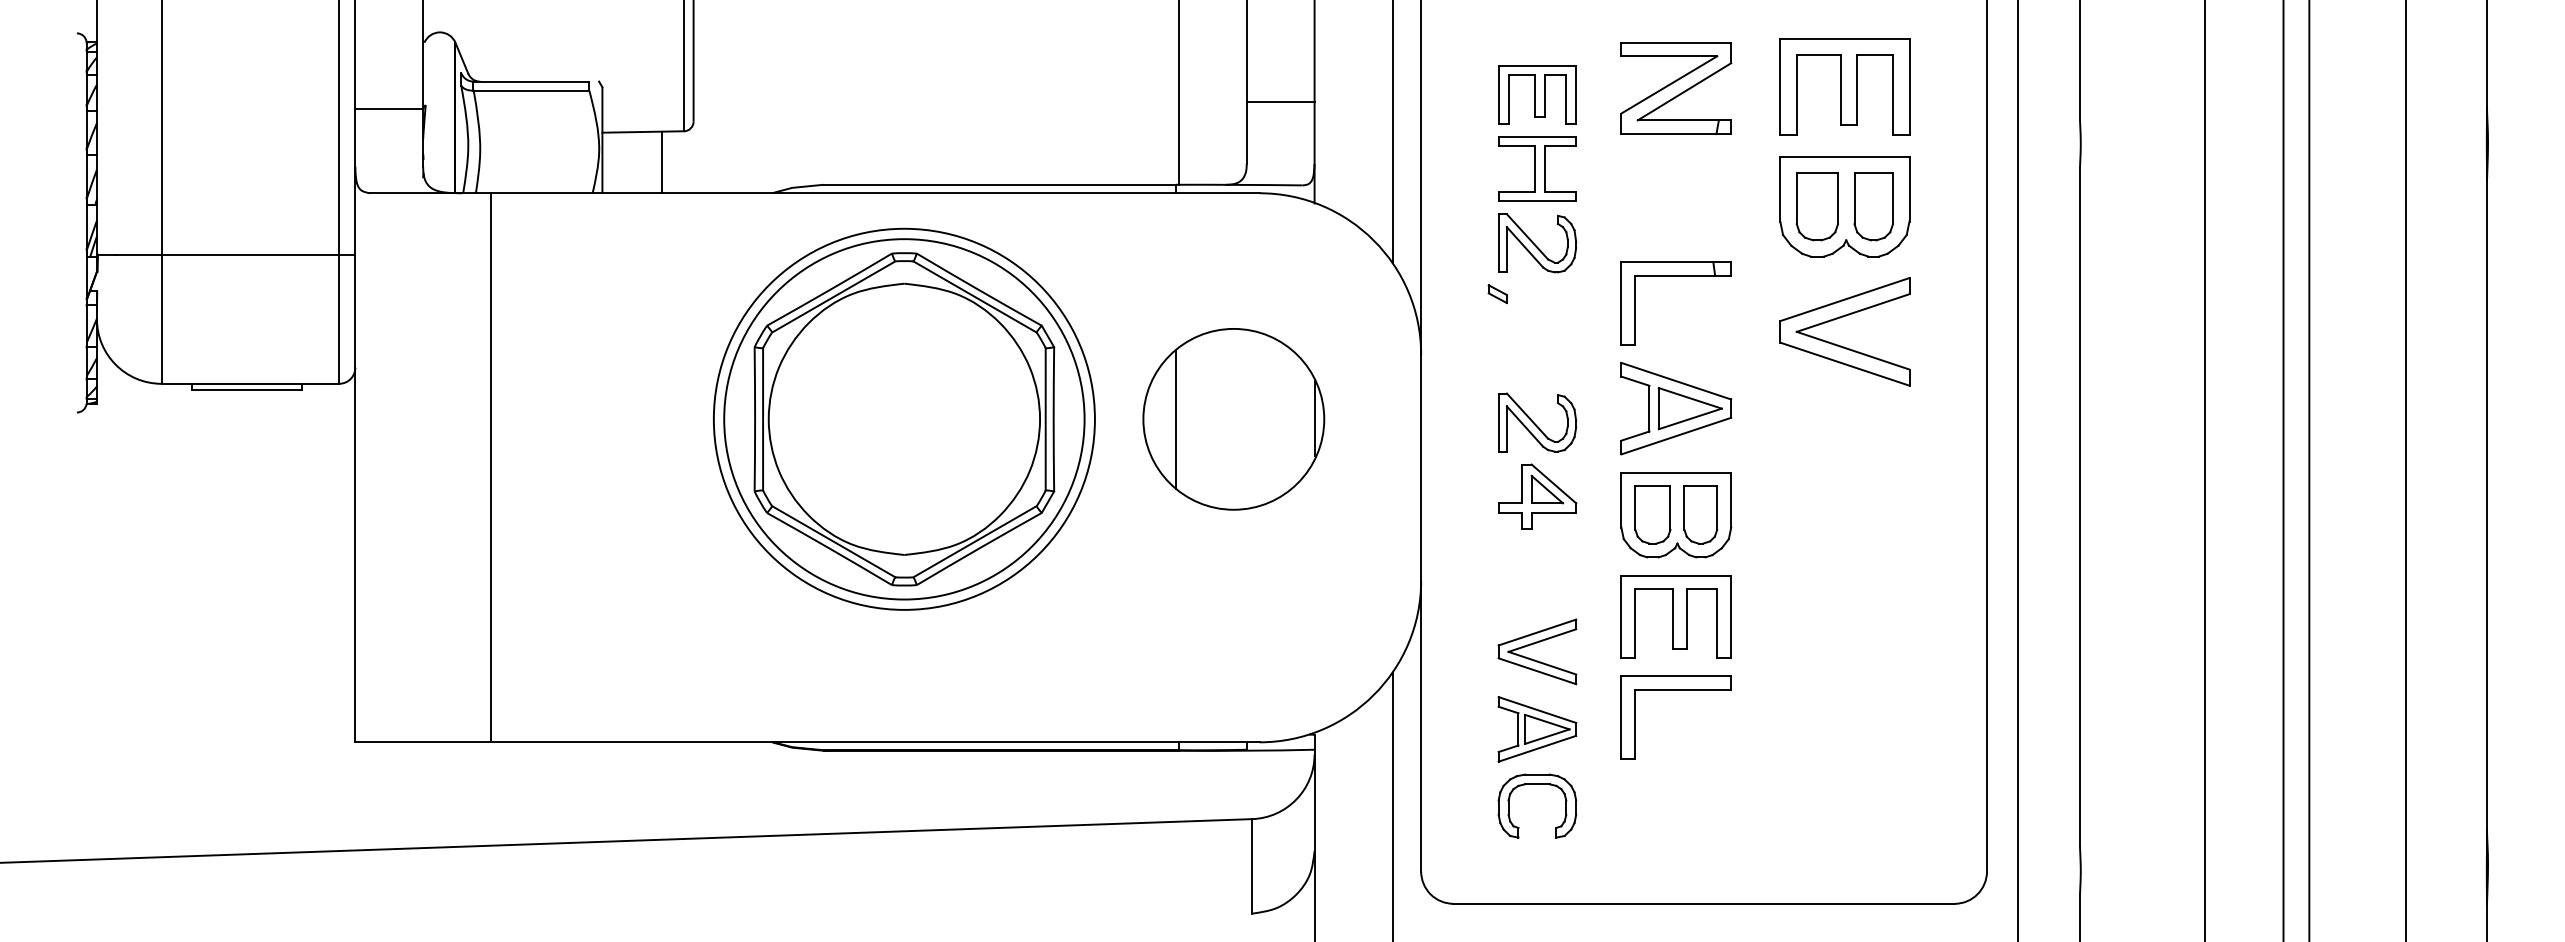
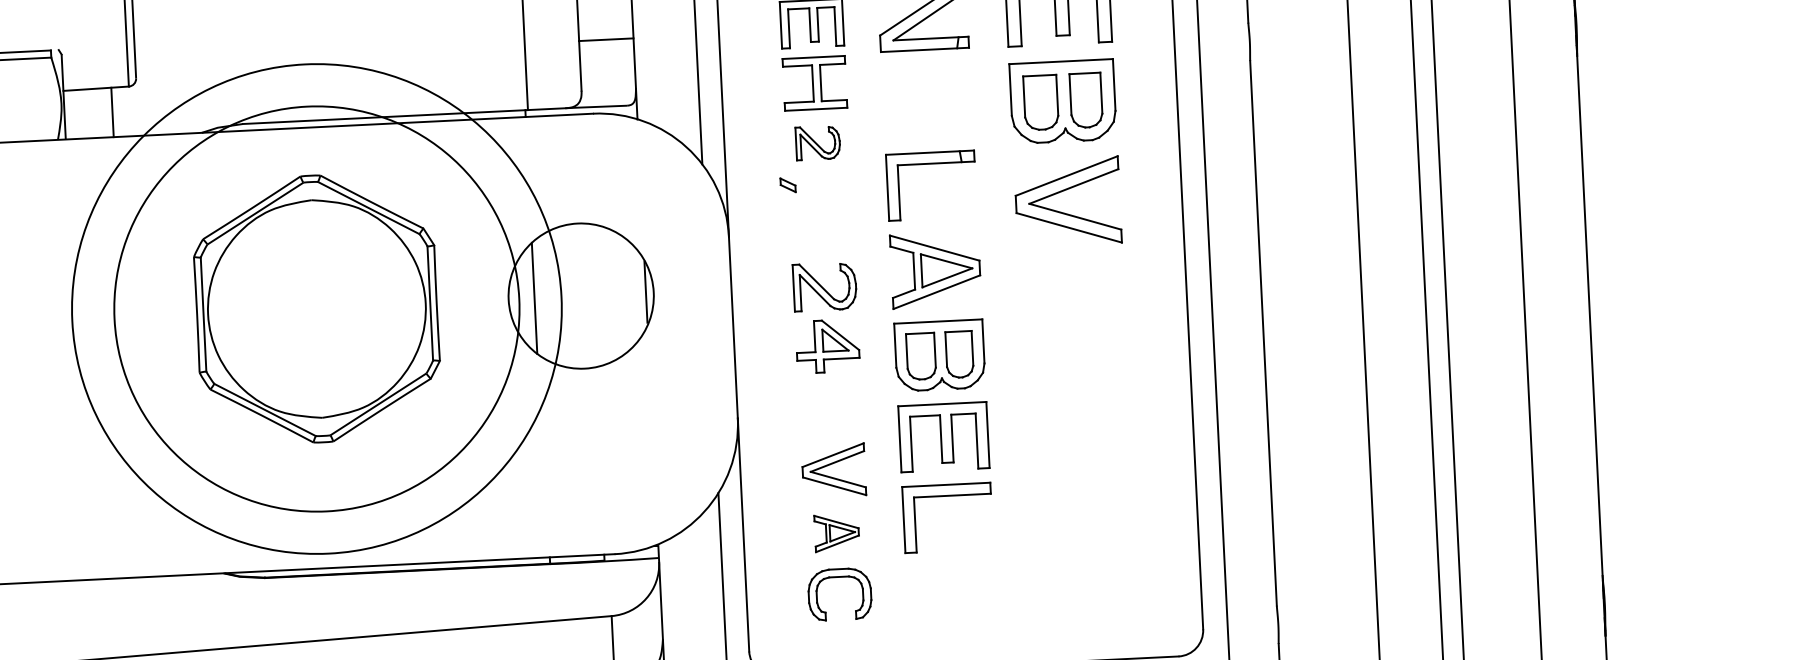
part: (1537, 243) -> (817, 143), size x0.7
circle: (903, 418) -> (316, 308), size x1.6
circle: (904, 419) -> (317, 309), size x1.4
part: (1537, 729) -> (836, 533), size x0.7

